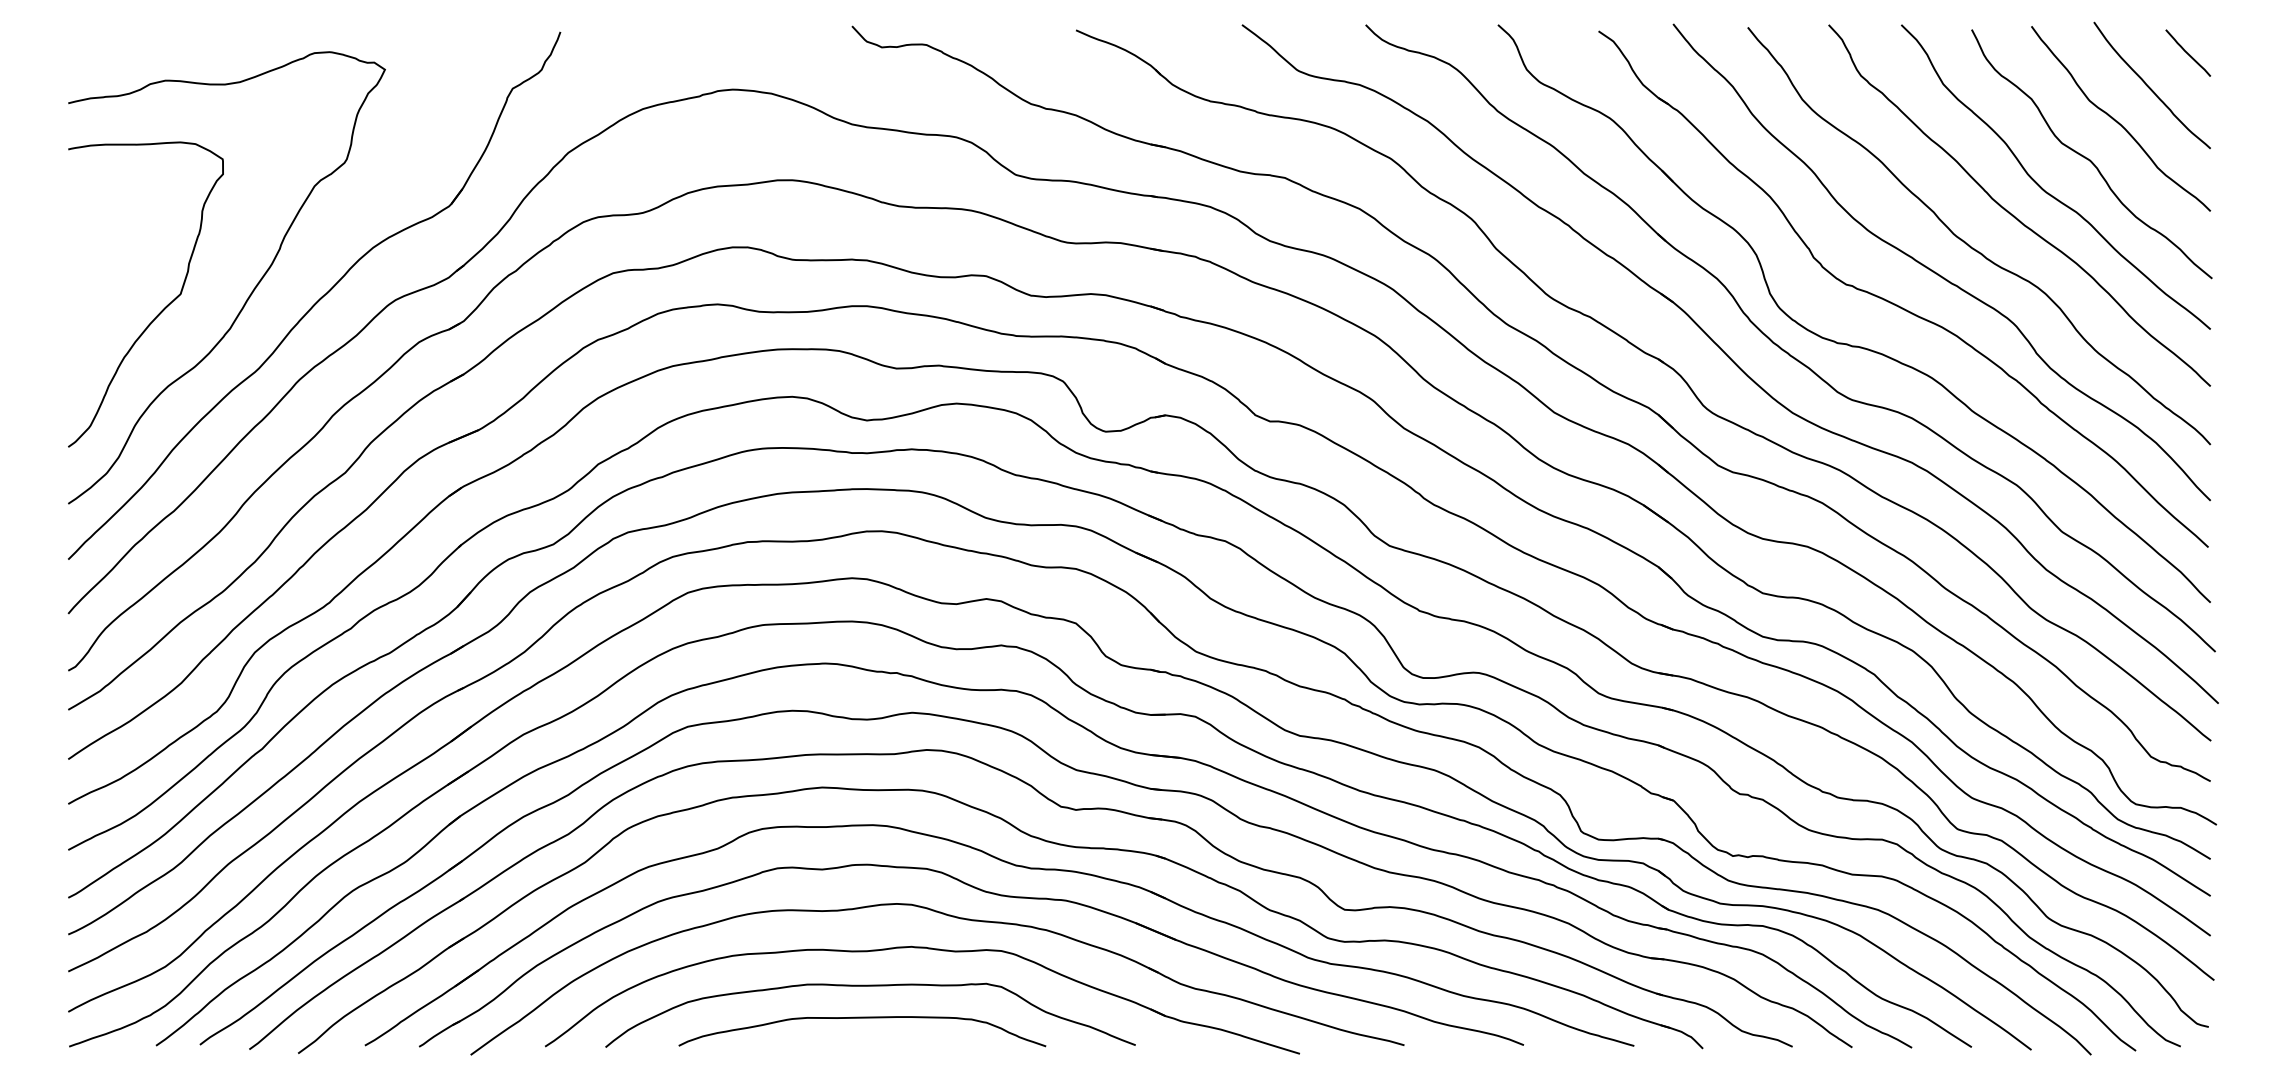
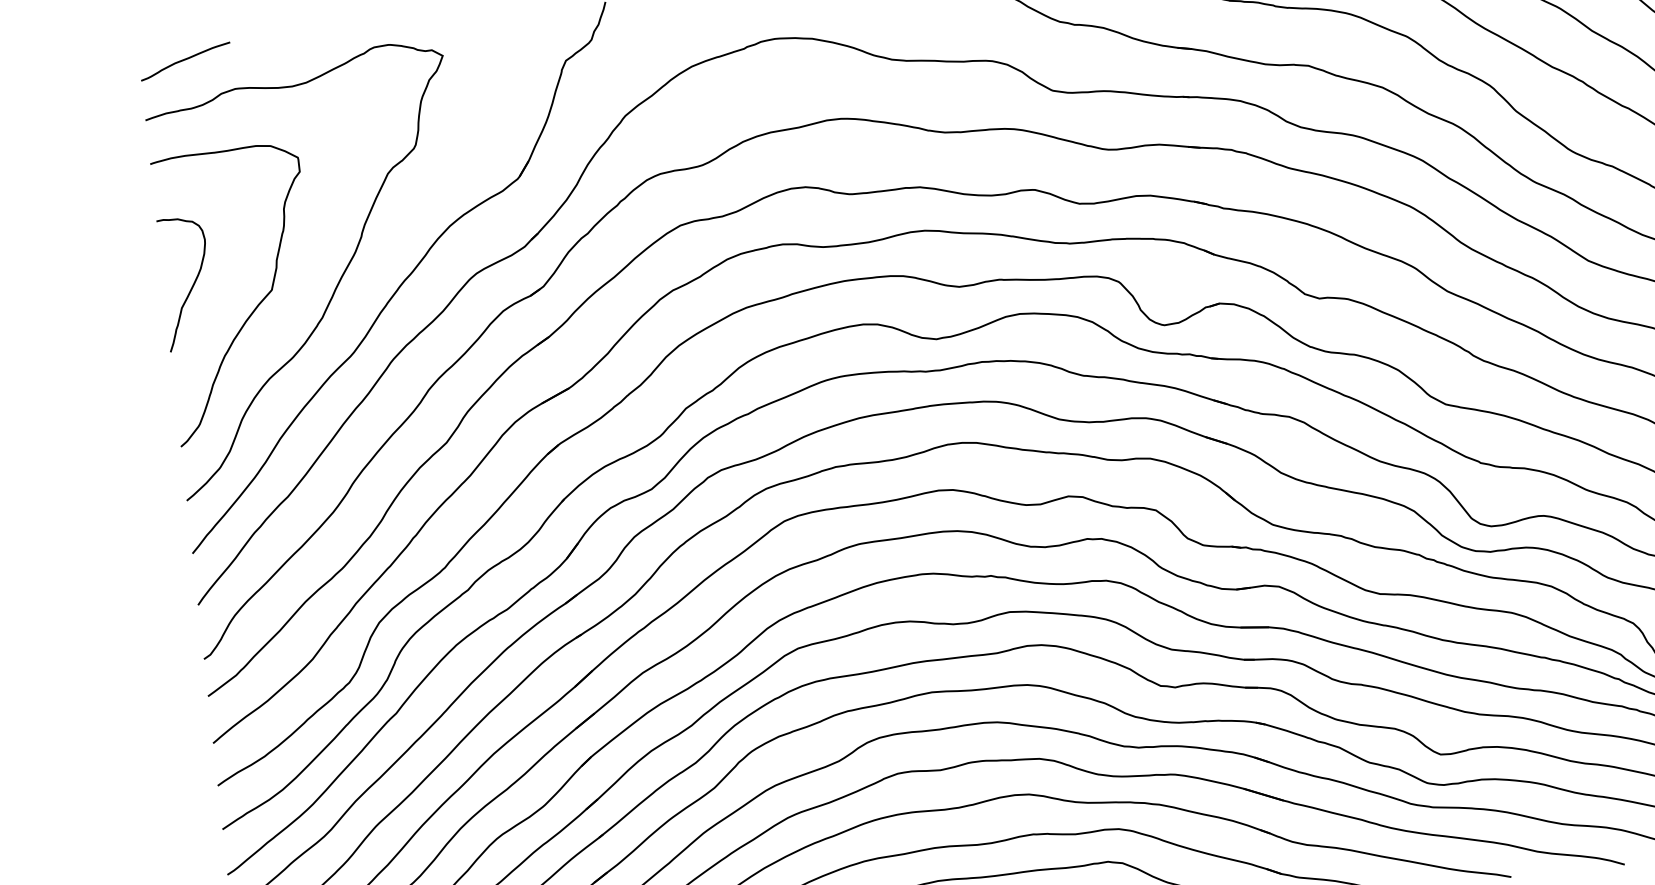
curve: (116, 45) -> (185, 60), added
curve: (97, 281) -> (191, 286), added

